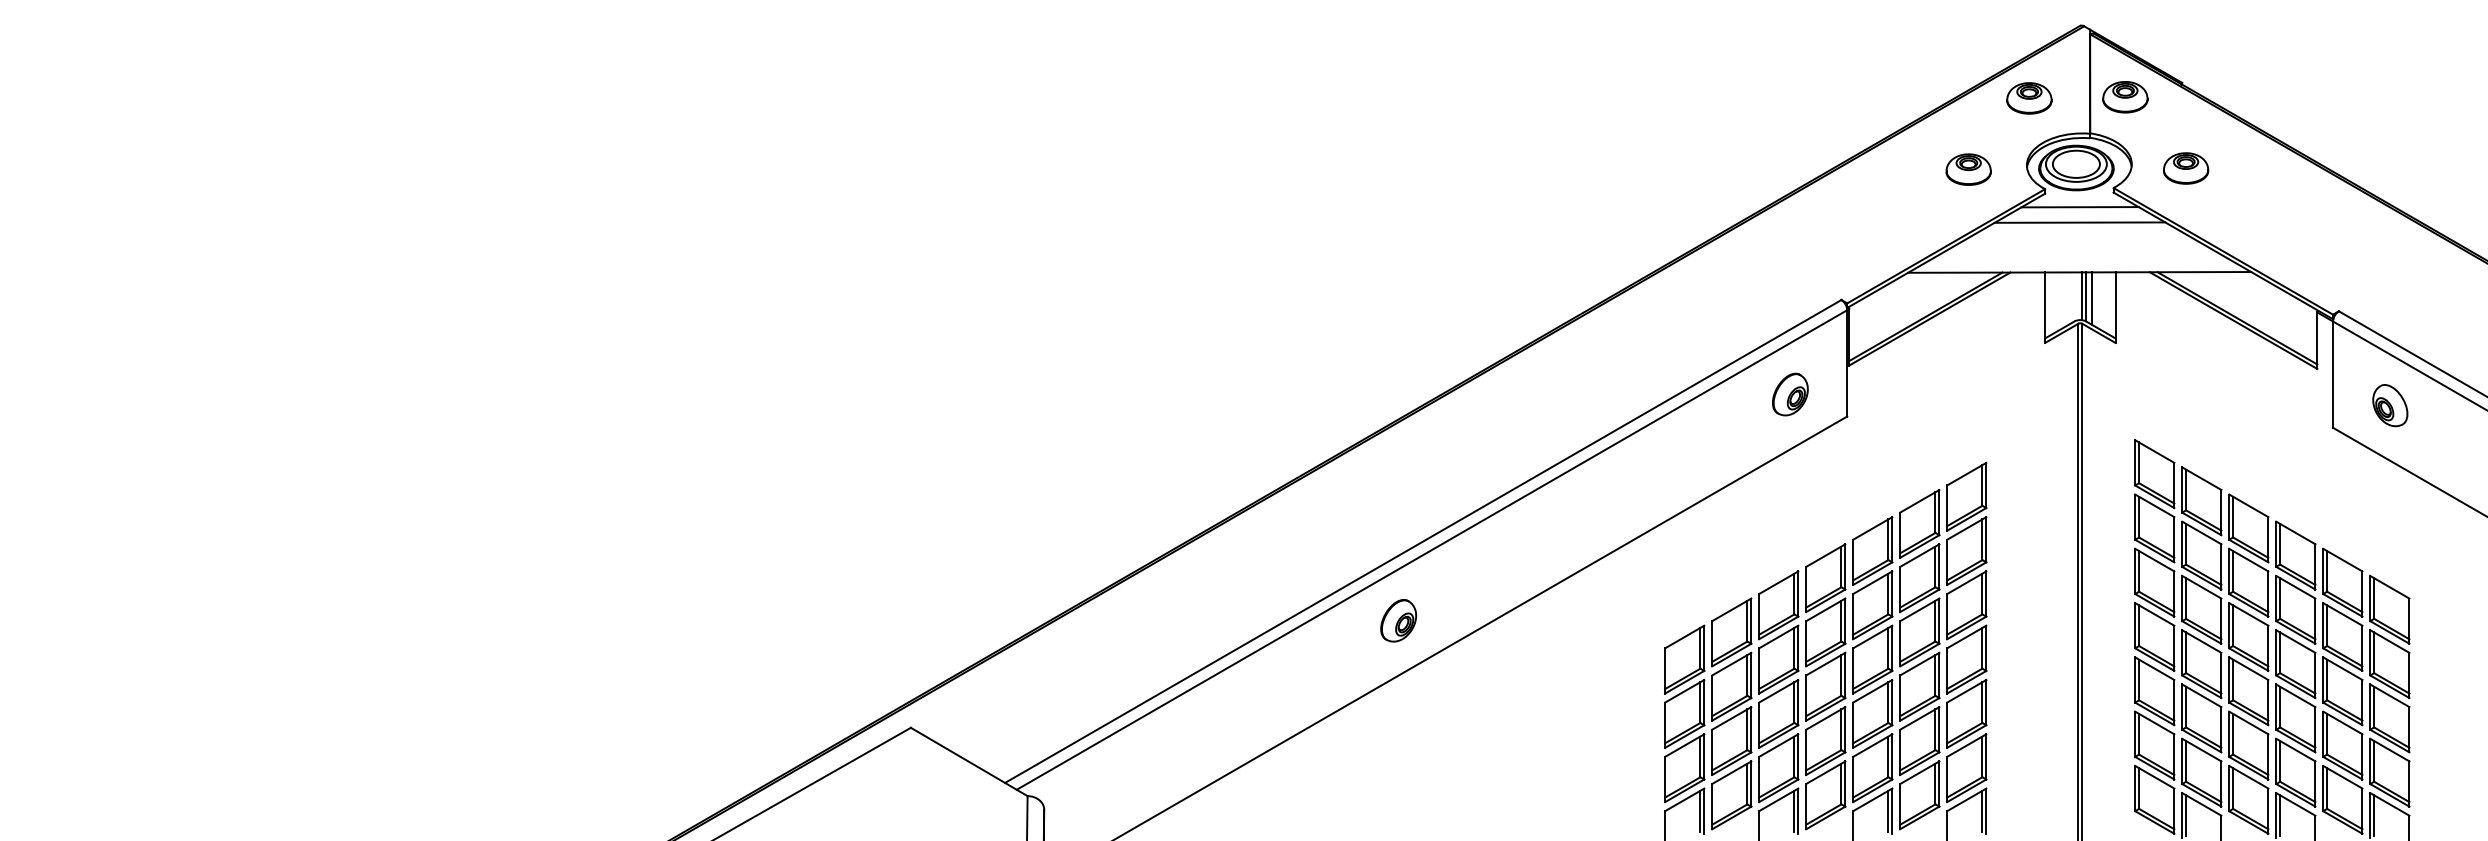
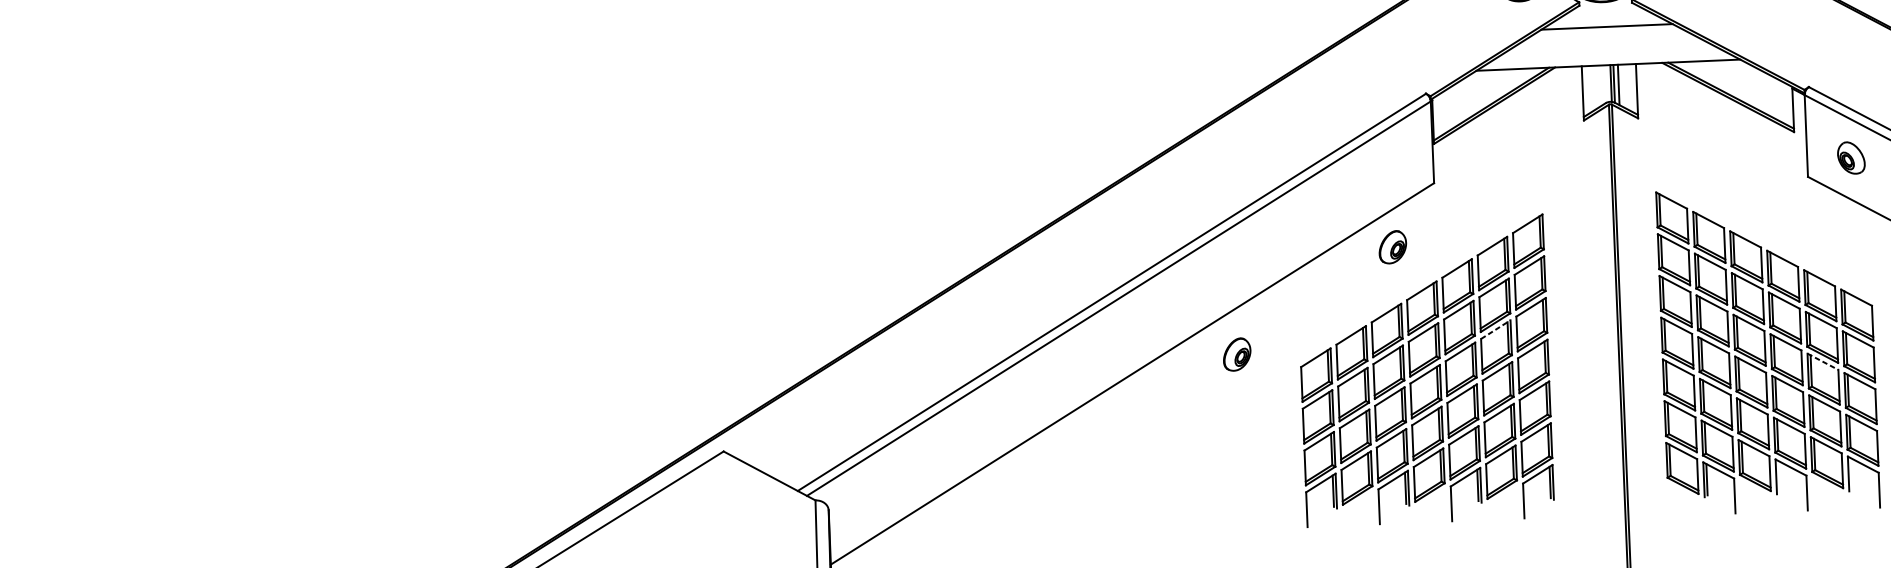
line: (2079, 207) -> (1606, 15), removed
part: (1790, 394) -> (1392, 247), moved
line: (1919, 609) -> (1495, 329), solid -> dashed
part: (1398, 620) -> (1237, 354), moved
line: (2342, 668) -> (1822, 361), solid -> dashed
line: (2280, 815) -> (1779, 476), removed
line: (2374, 815) -> (1851, 473), removed

